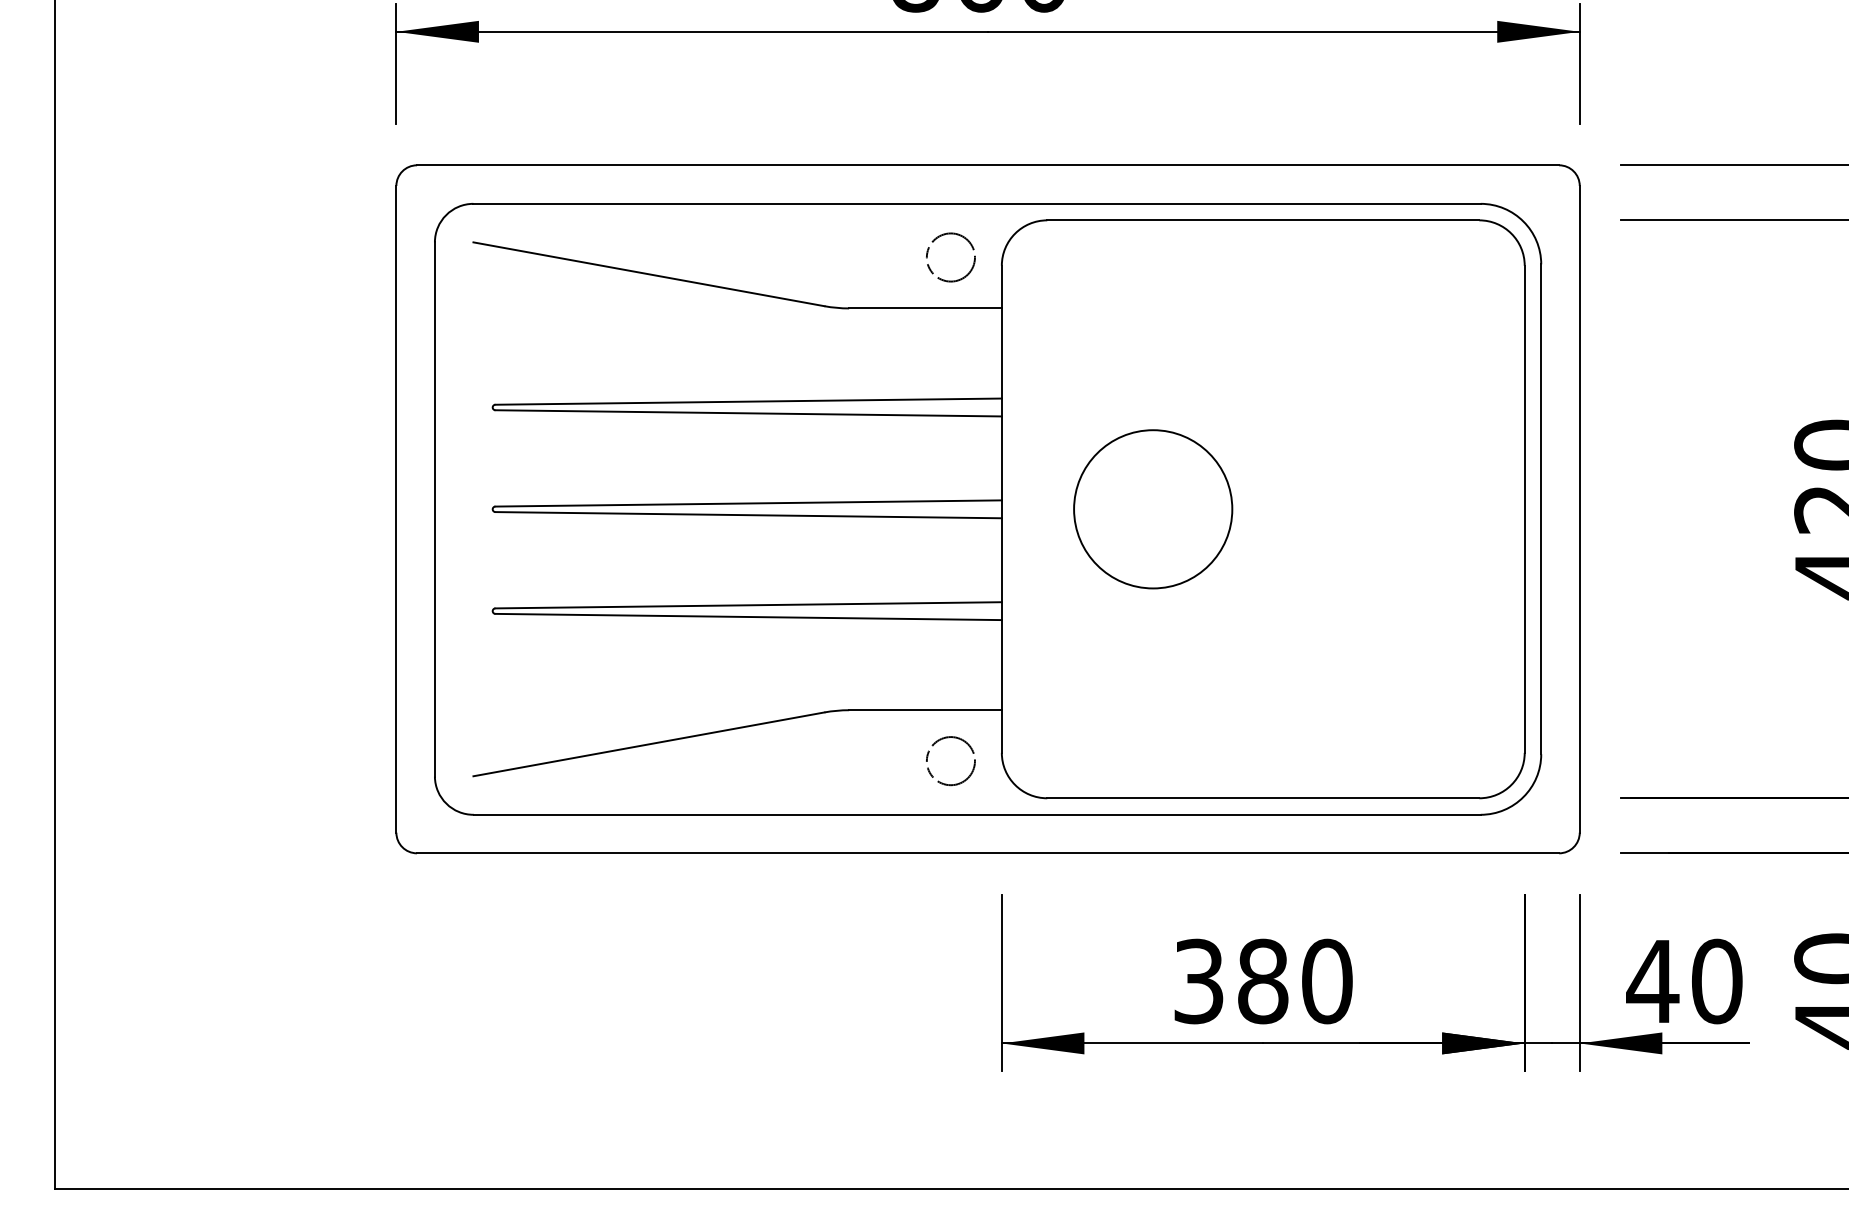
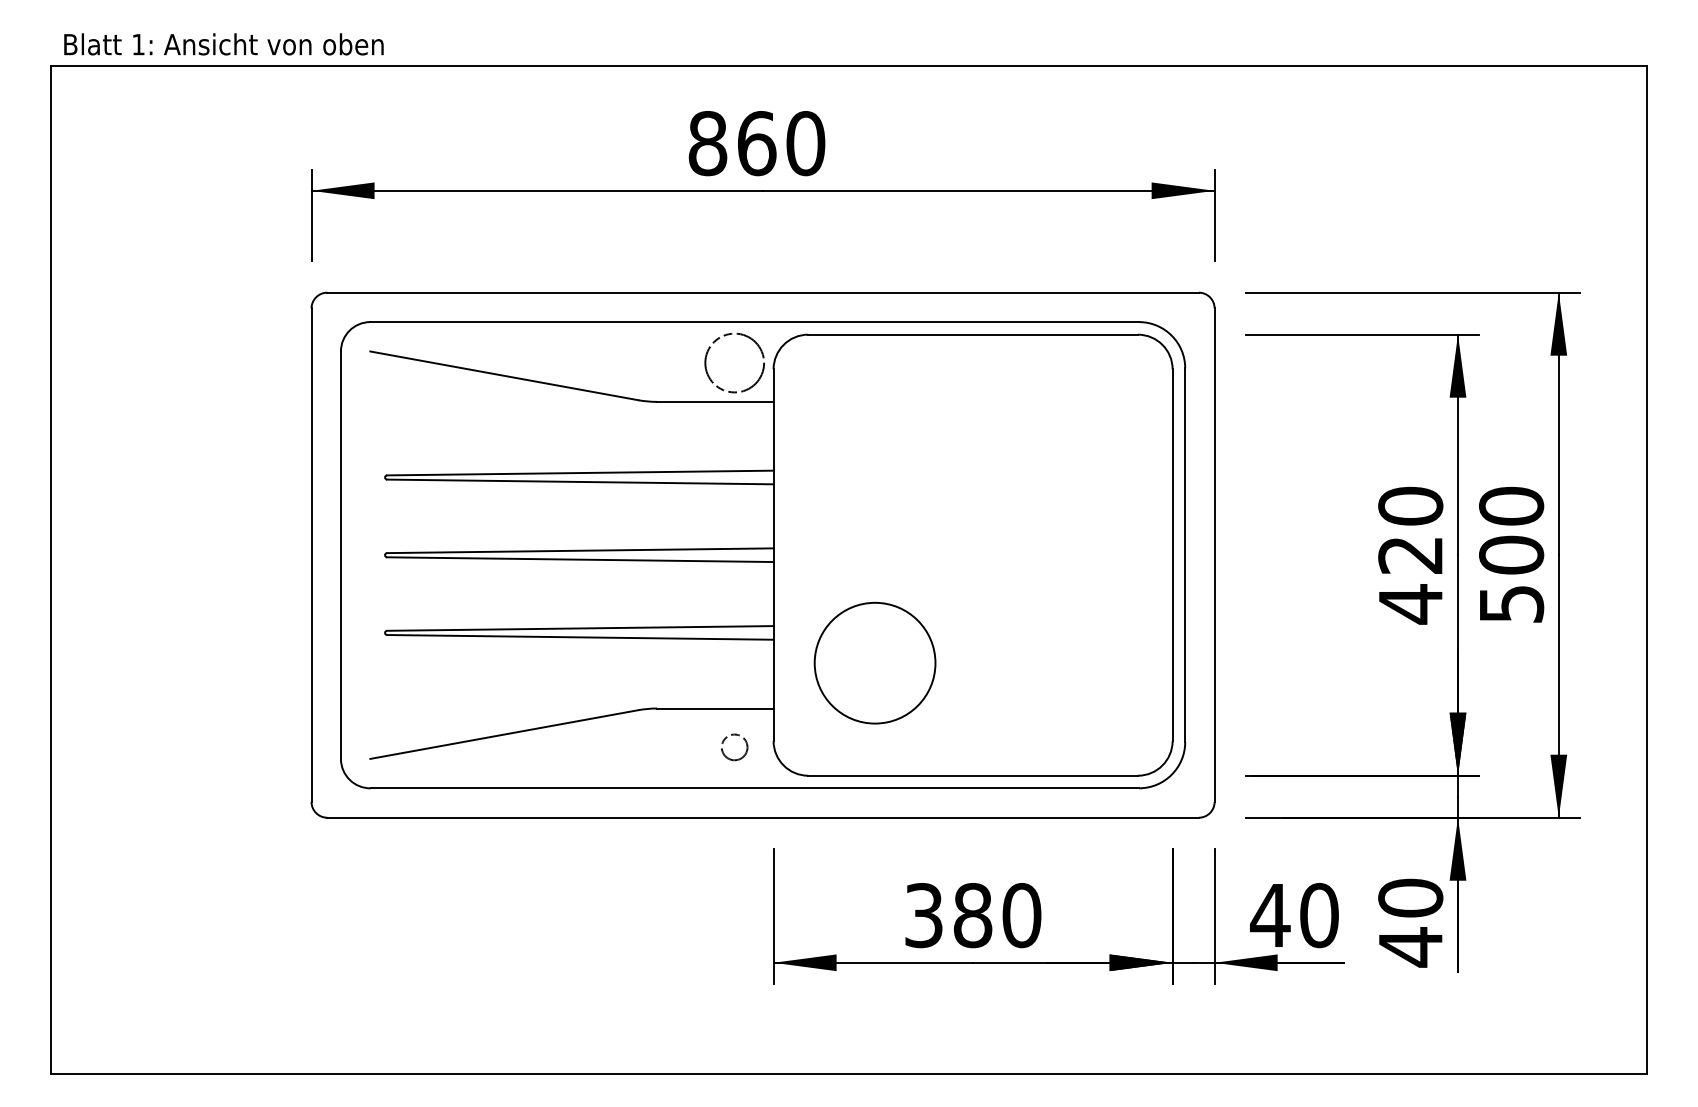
circle: (950, 256) -> (734, 362), size x1.6
circle: (1152, 508) -> (874, 662), moved
circle: (950, 761) -> (734, 747), size x0.7

